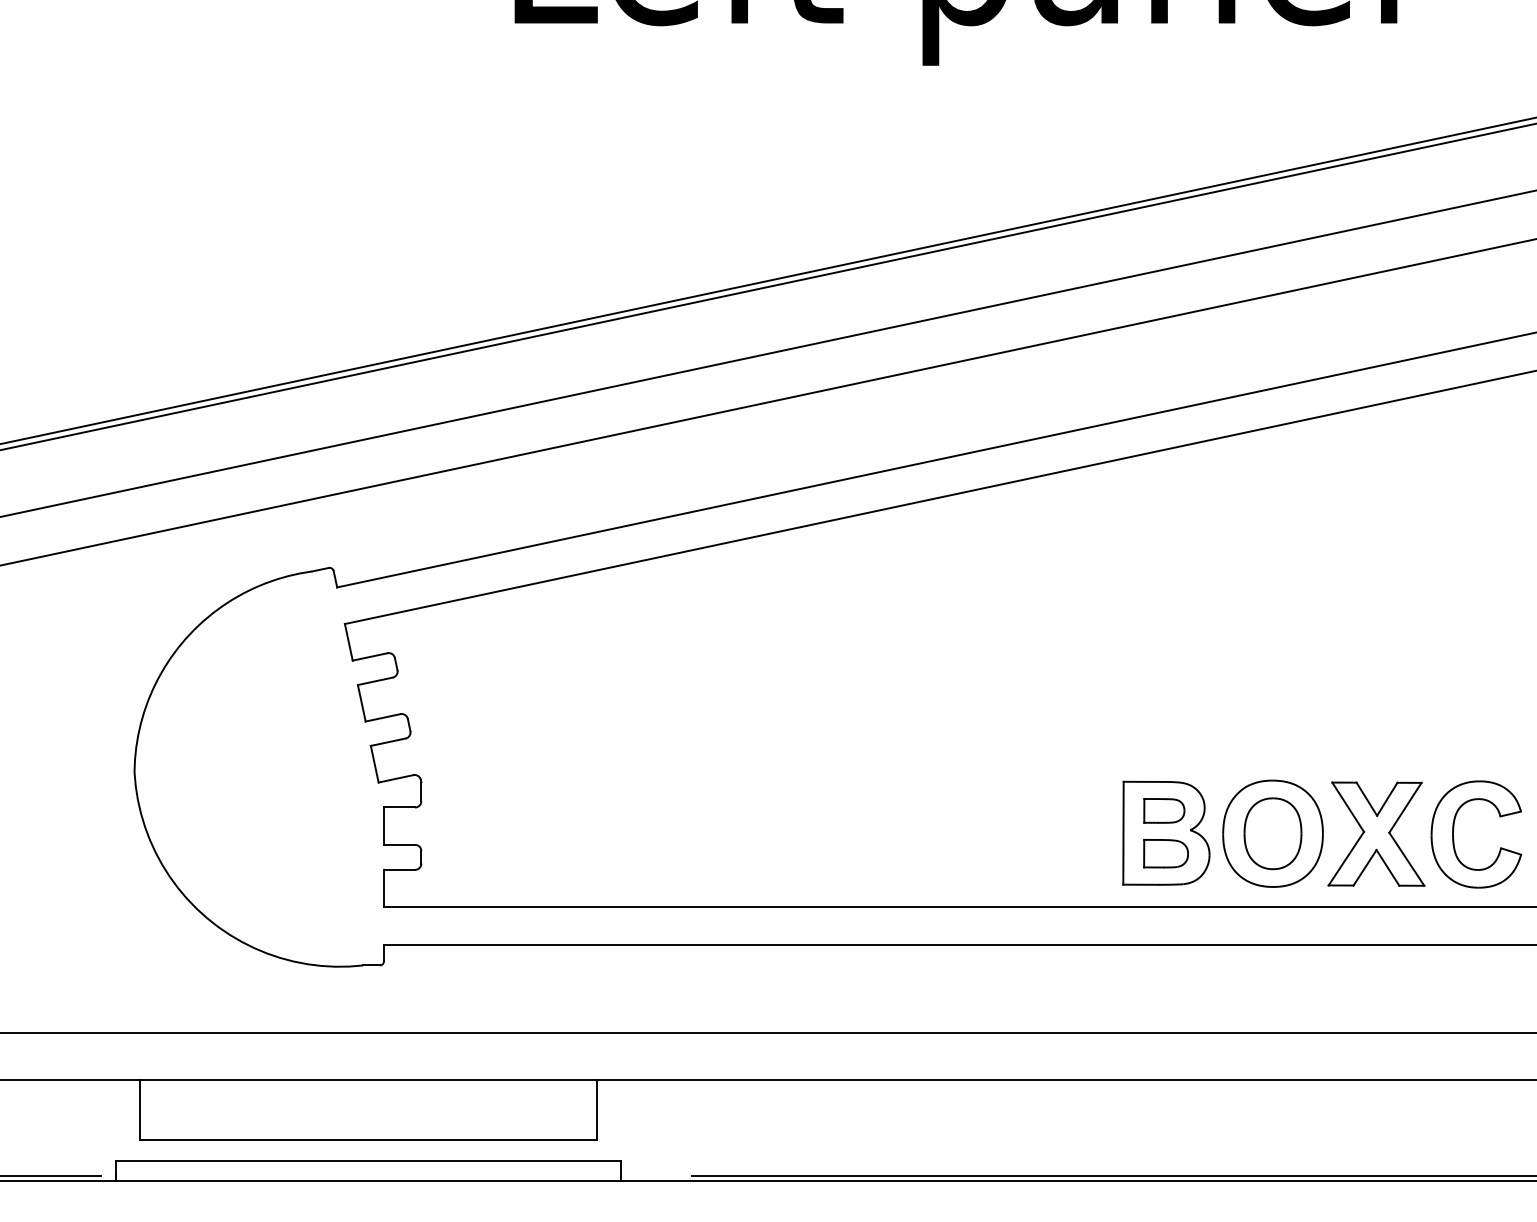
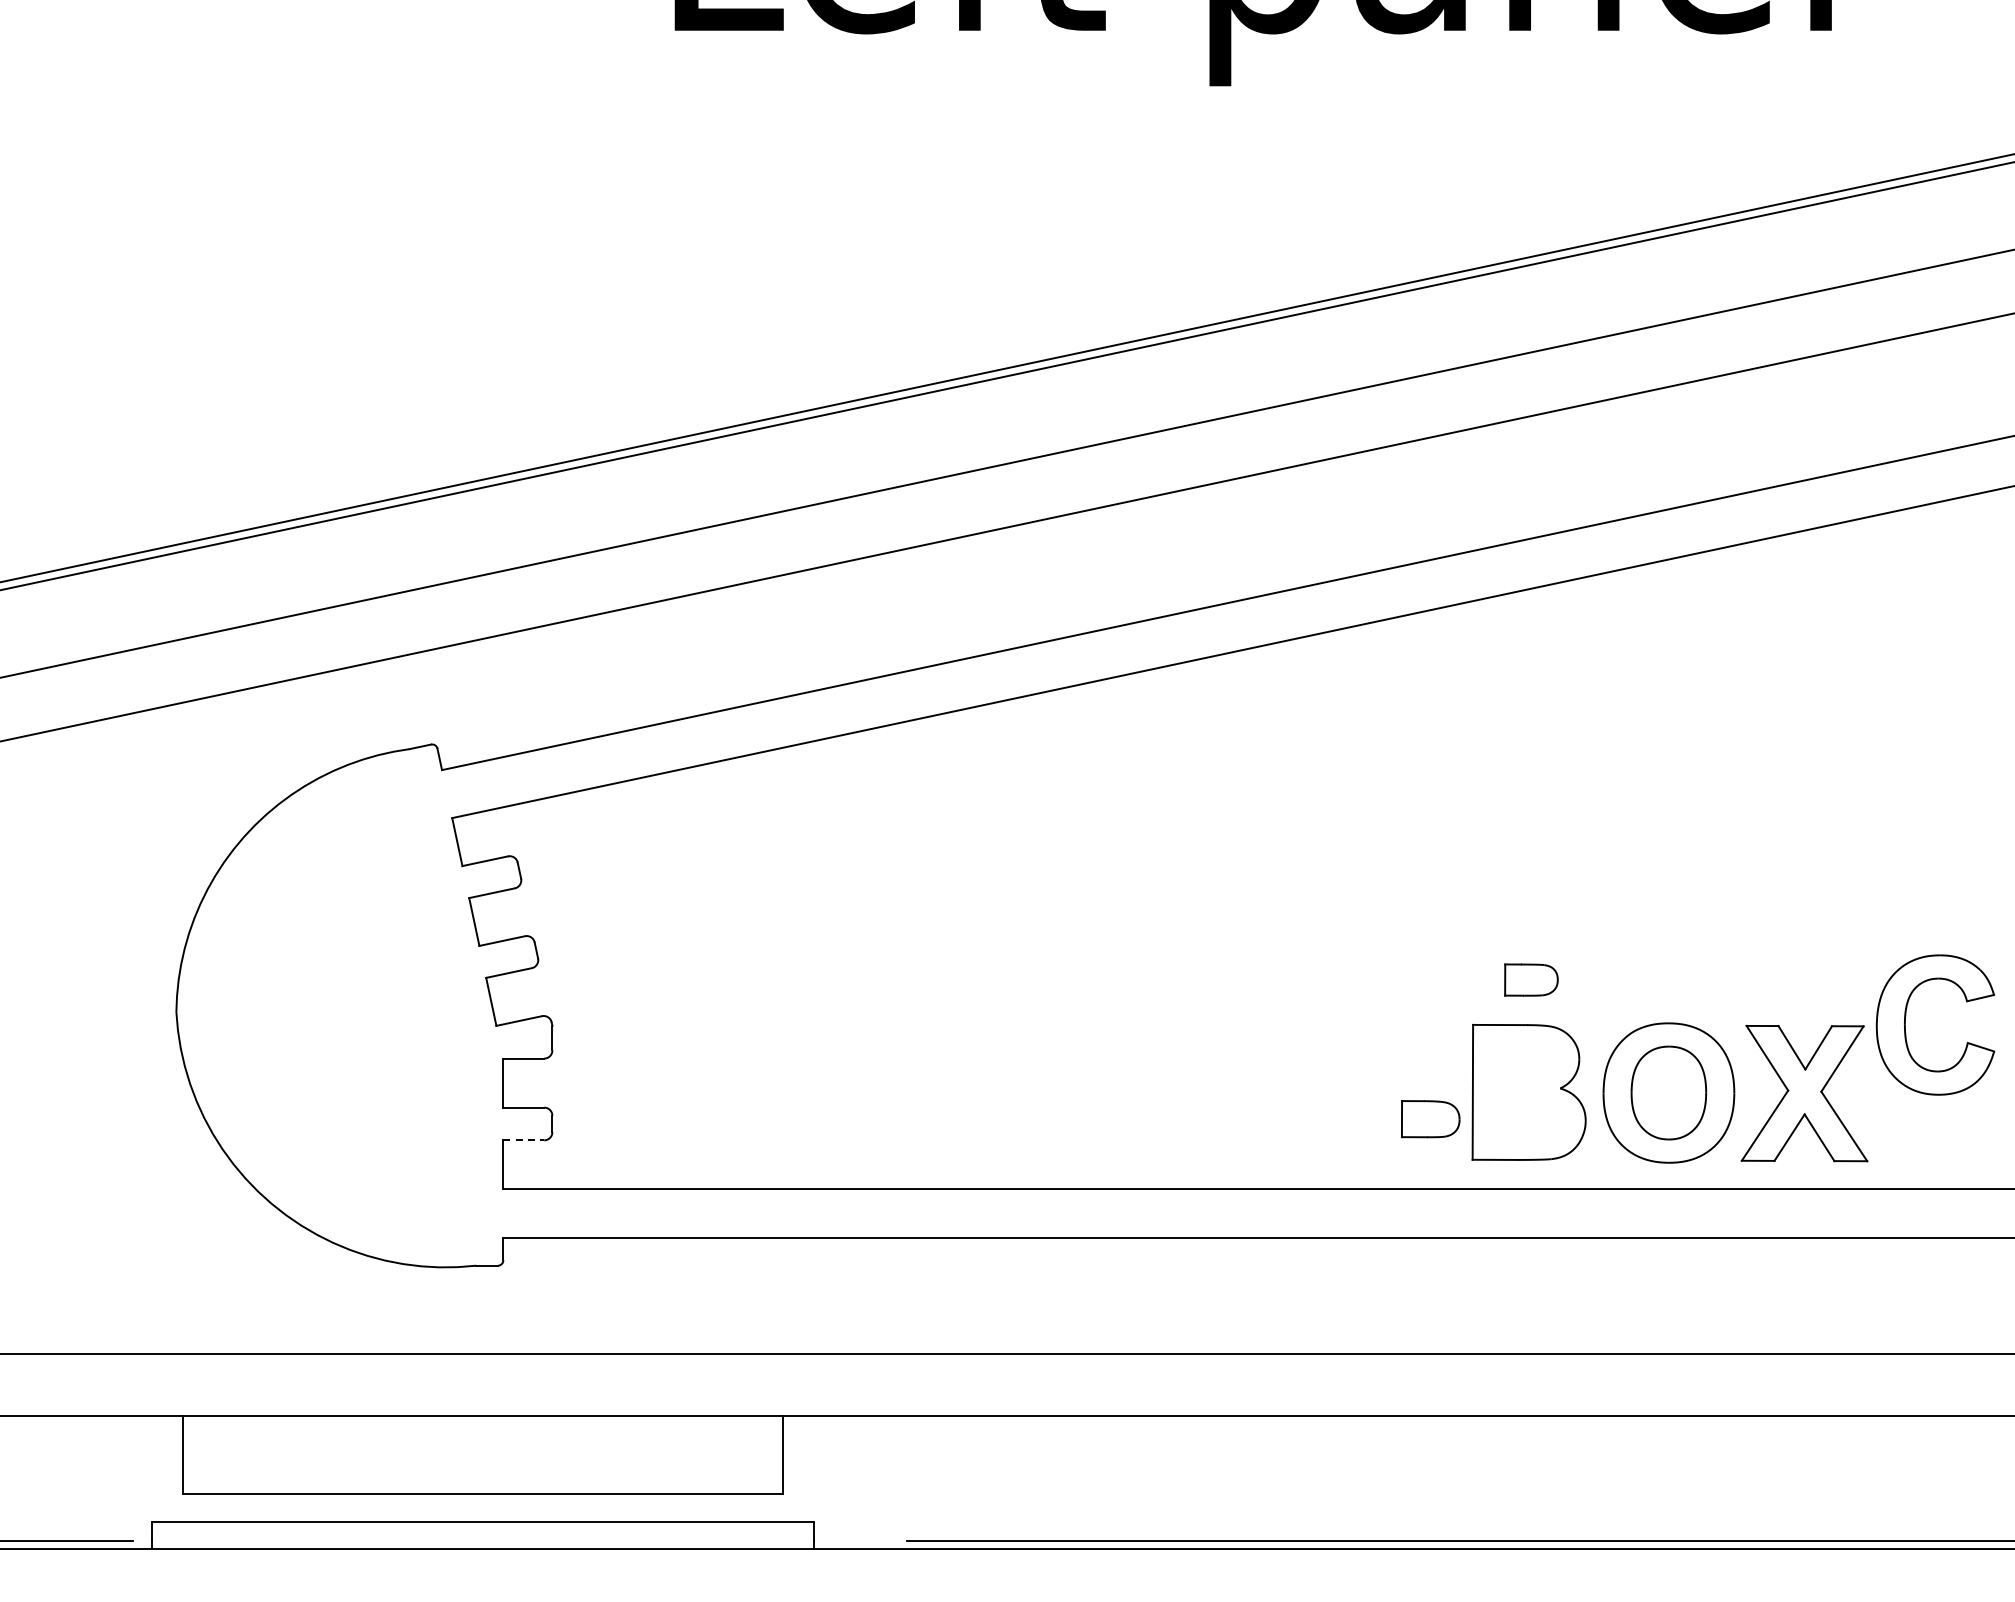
part: (1164, 810) -> (1531, 979), moved
part: (1453, 834) -> (1905, 1024), moved
part: (1165, 853) -> (1430, 1119), moved
line: (400, 869) -> (524, 1140), solid -> dashed

